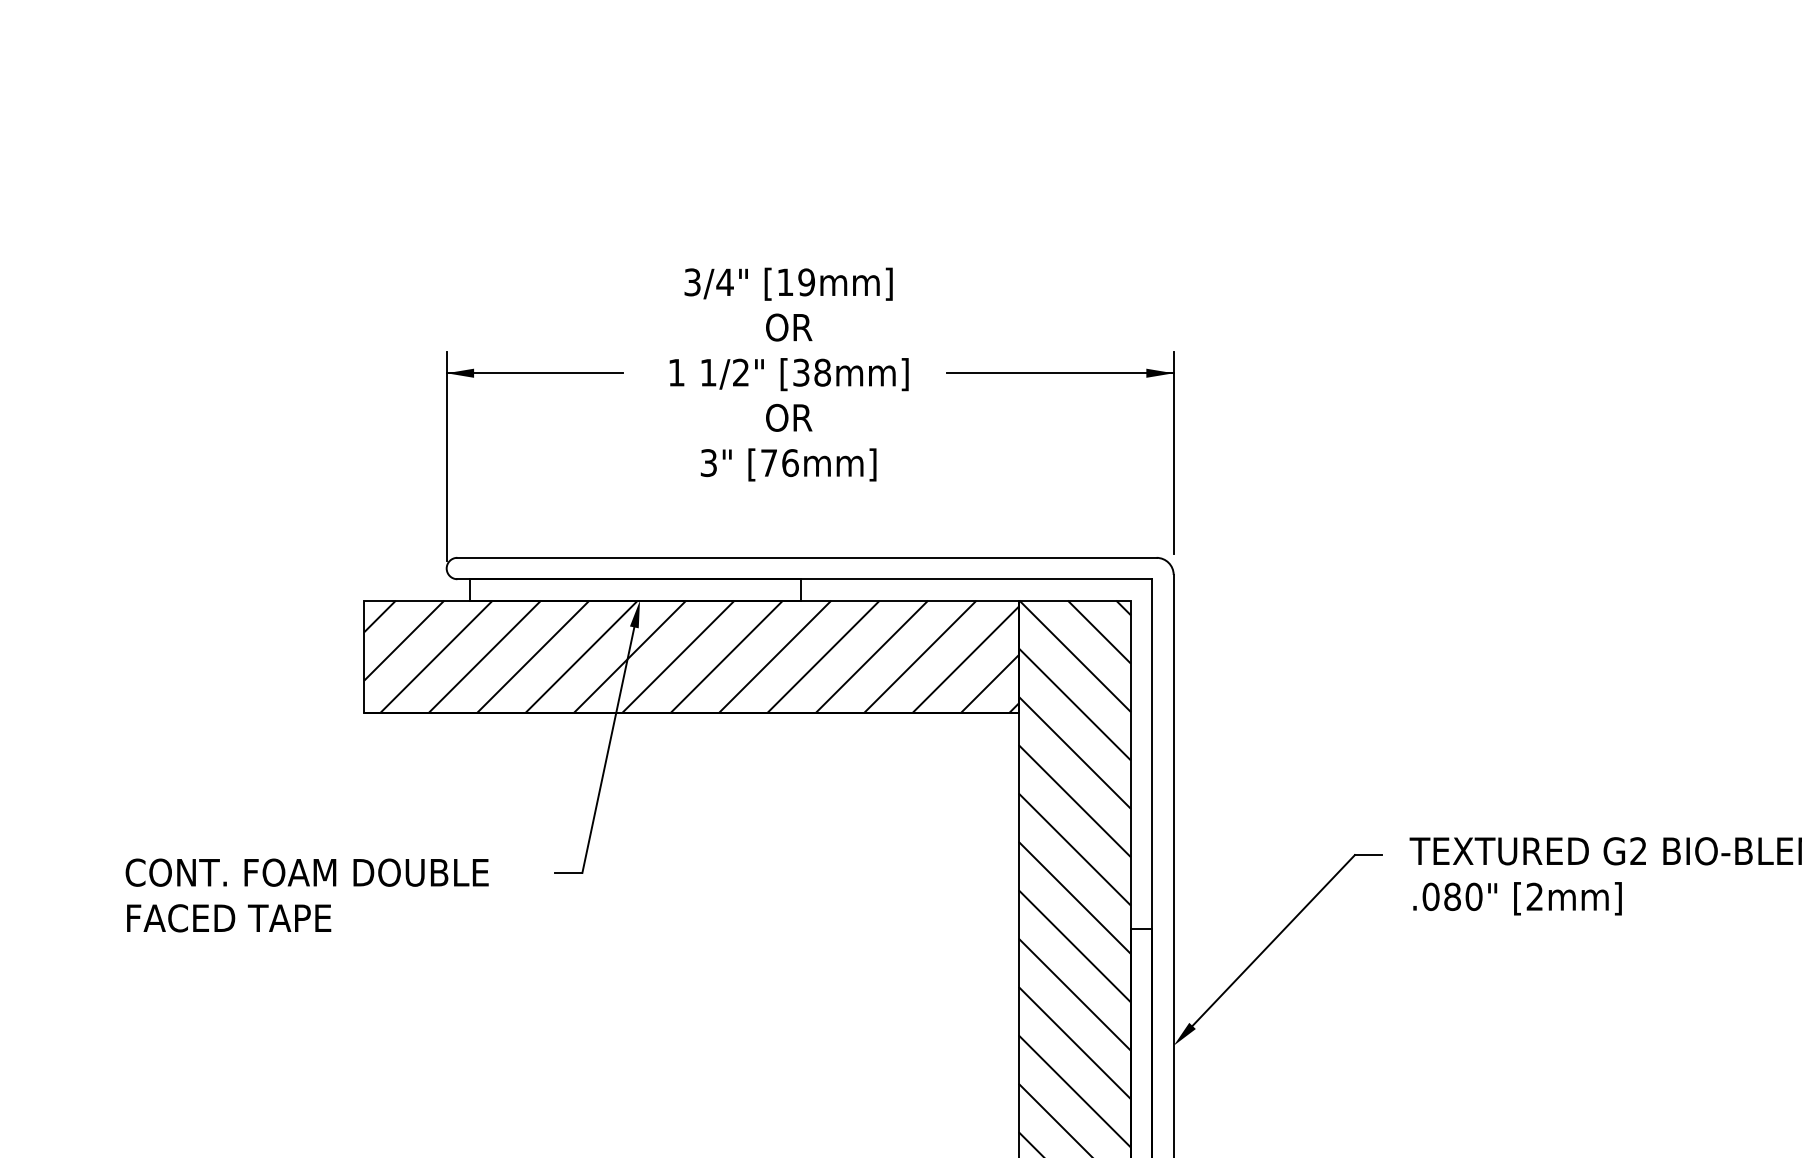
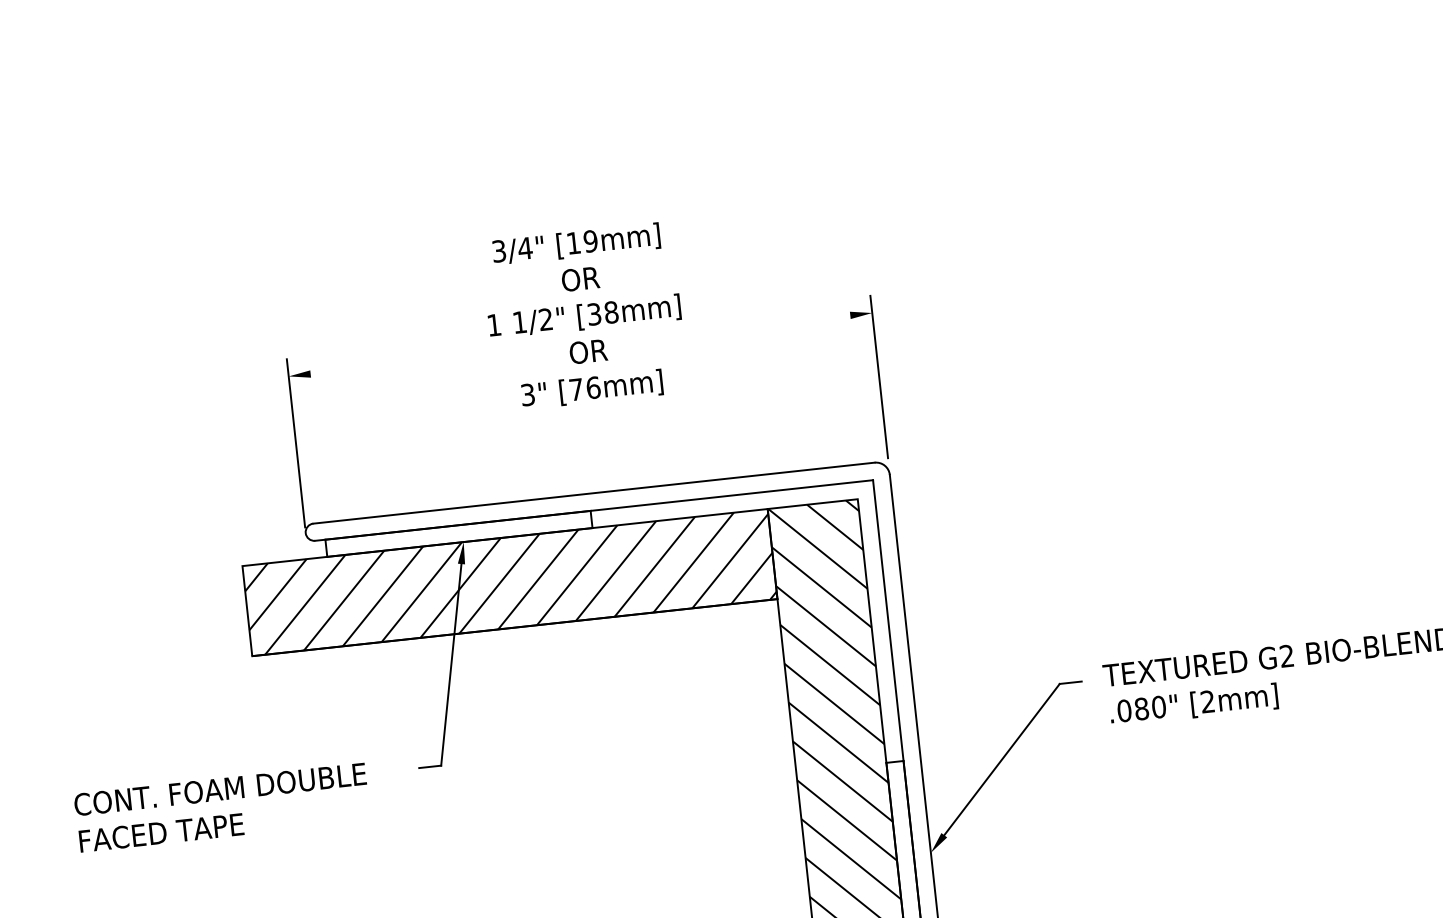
line: (534, 373) -> (359, 368), removed
line: (1060, 373) -> (781, 323), removed
text: (788, 374) -> (584, 316), moved

